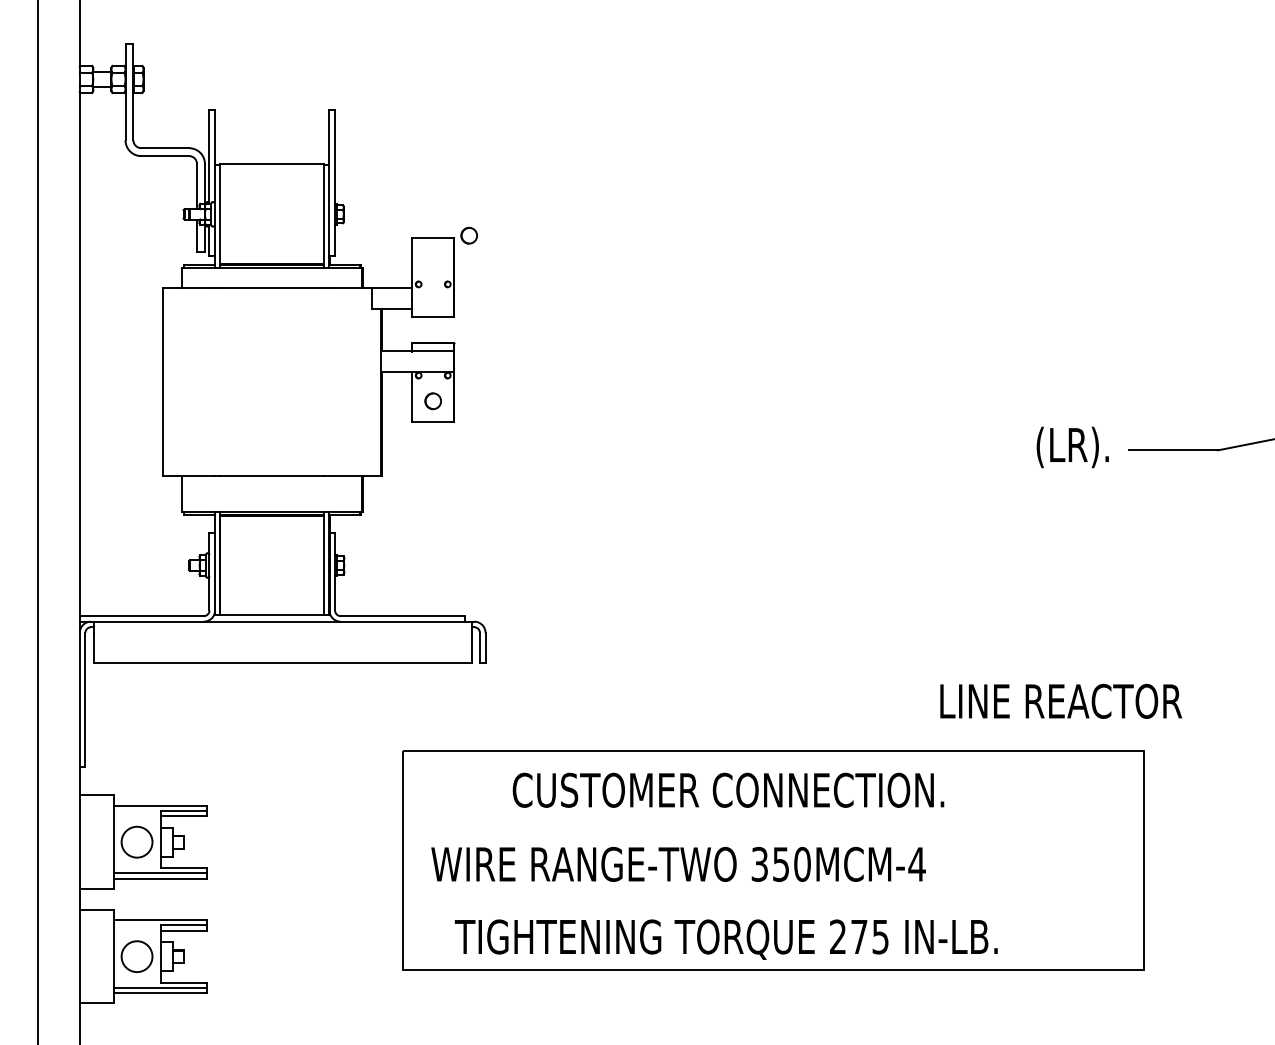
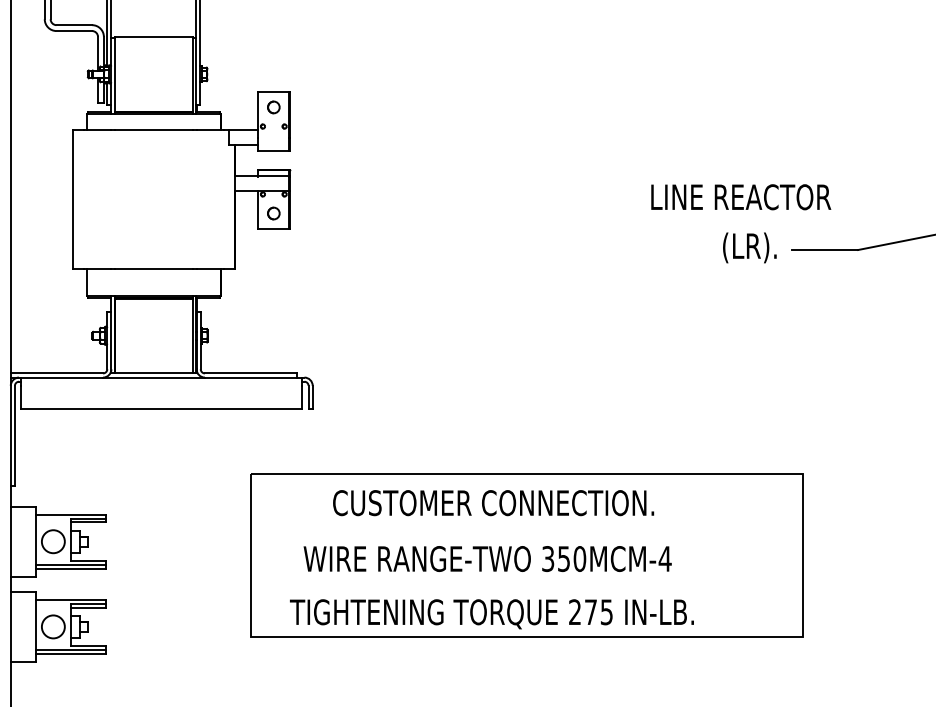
part: (468, 235) -> (273, 107), moved
text: (1061, 700) -> (741, 196), moved
text: (678, 863) -> (487, 558), moved

